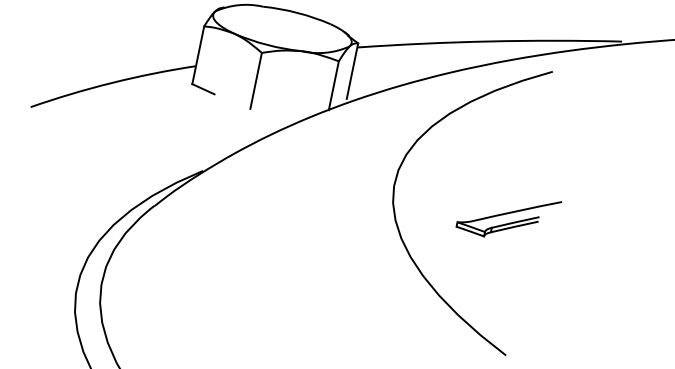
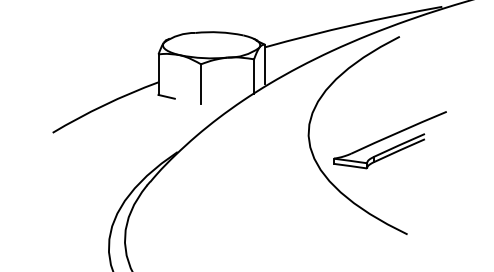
part: (507, 216) -> (389, 140), size x1.67

